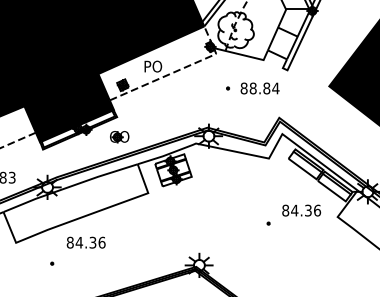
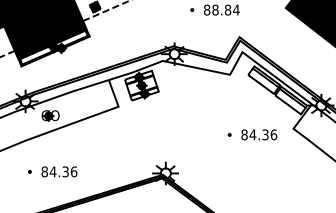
part: (119, 137) -> (50, 116), moved
text: (301, 210) -> (259, 134), moved
text: (85, 242) -> (58, 171), moved

